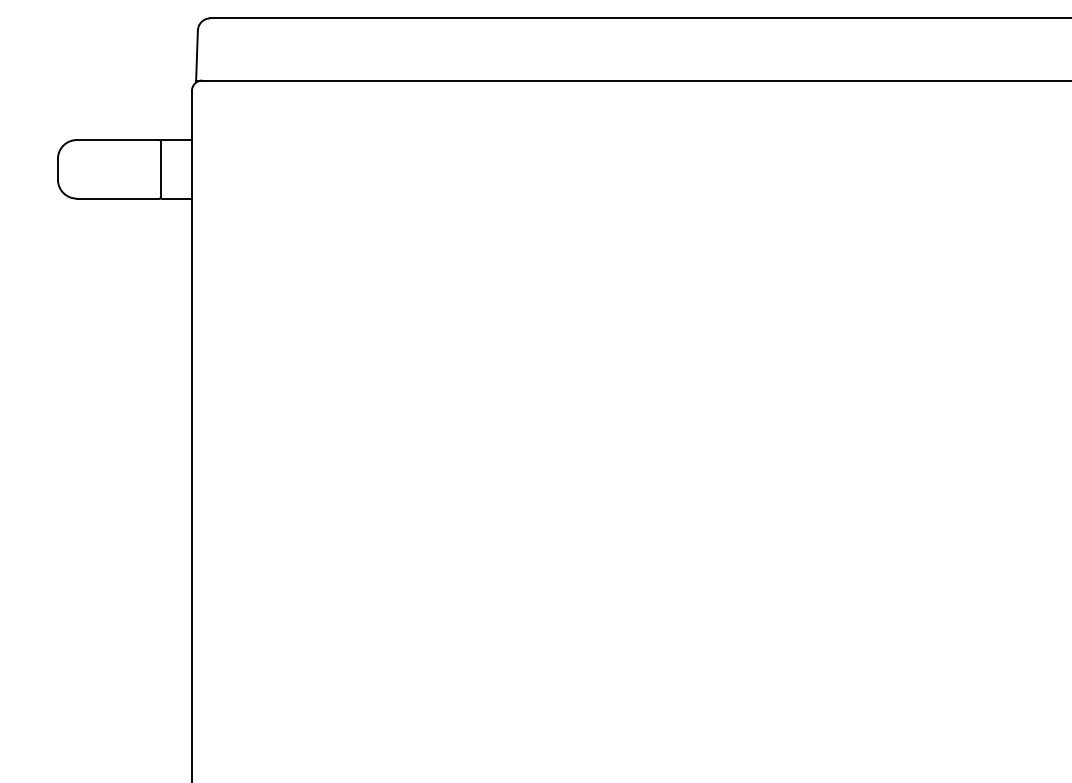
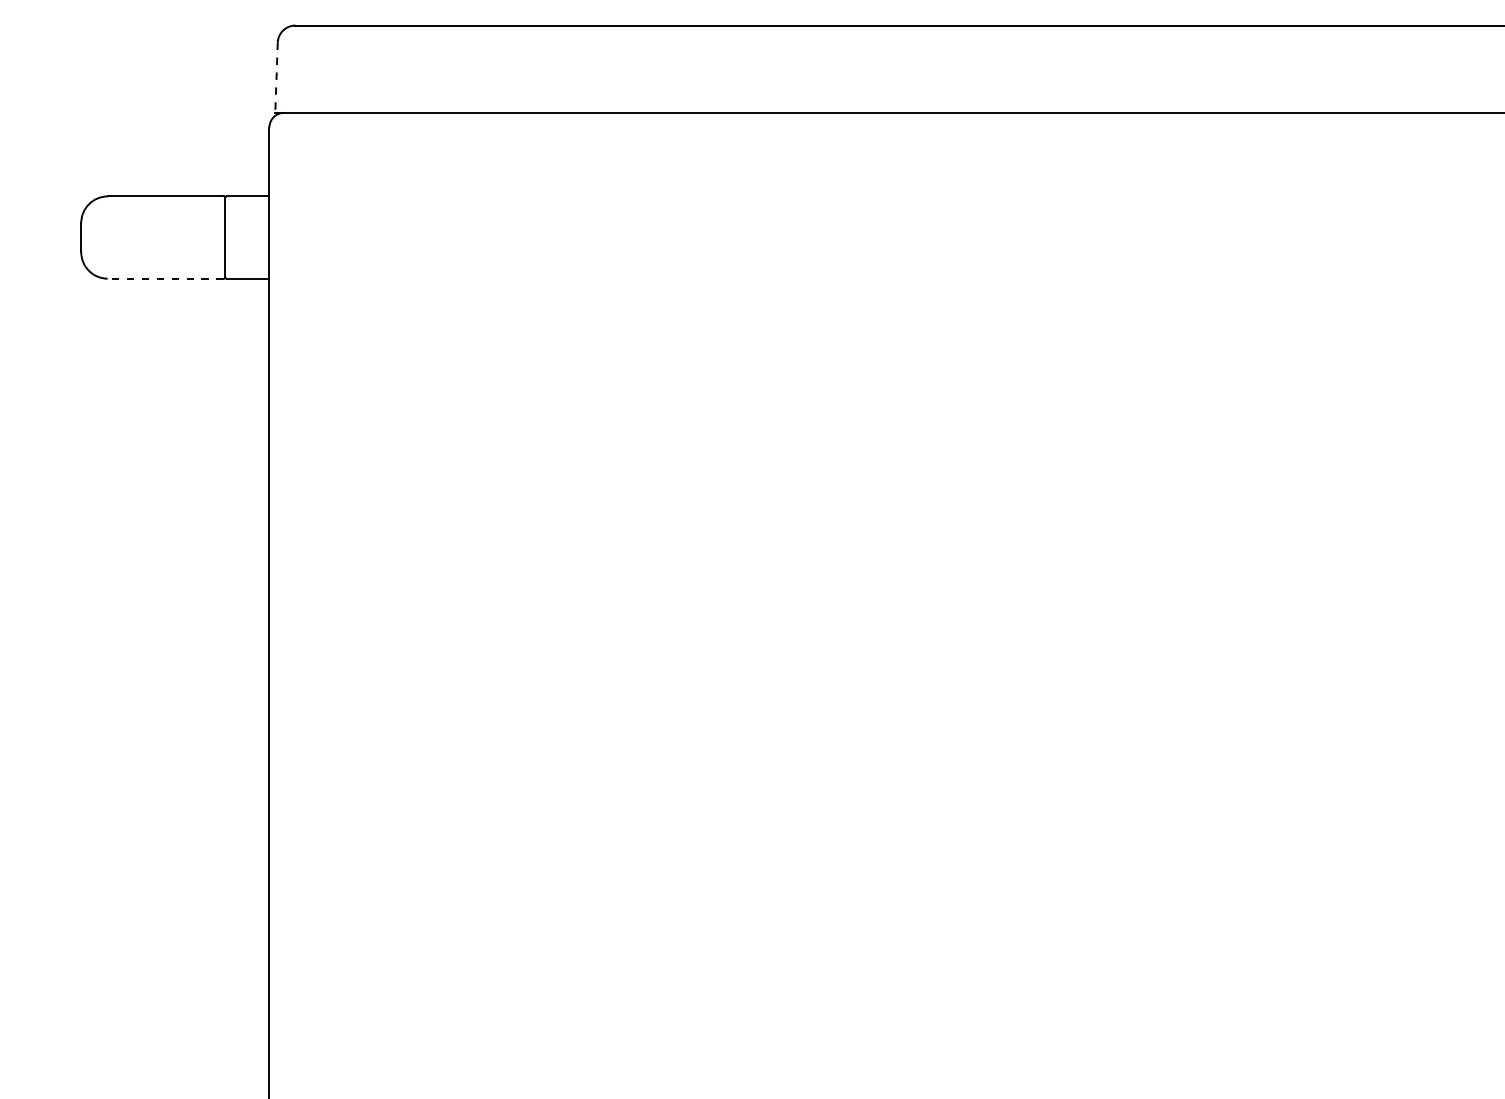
line: (196, 56) -> (276, 78), solid -> dashed
line: (117, 198) -> (165, 278), solid -> dashed

